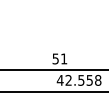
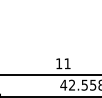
text: (55, 58) -> (58, 63), 51 -> 11

